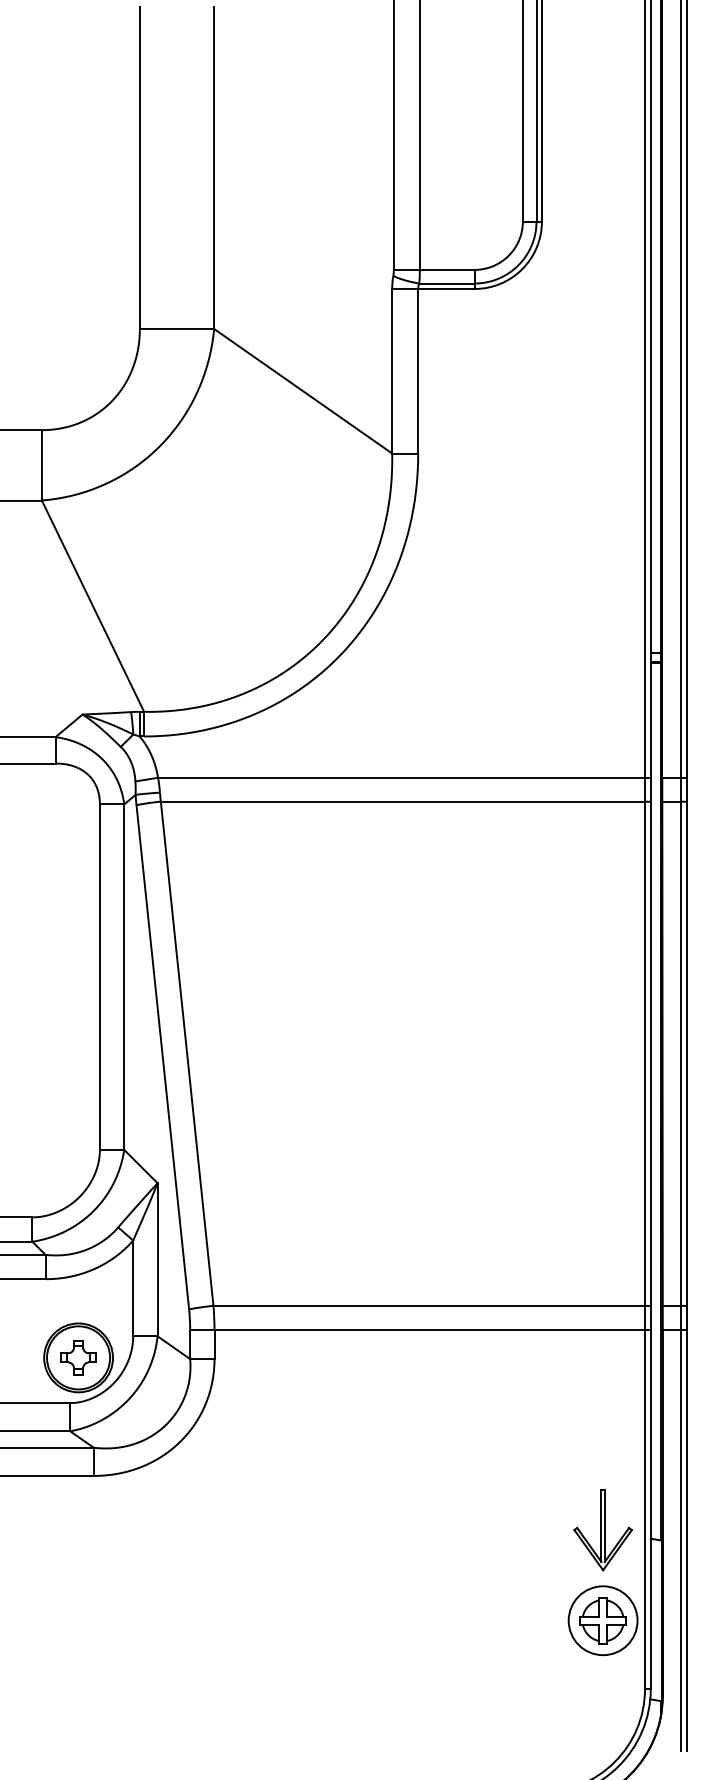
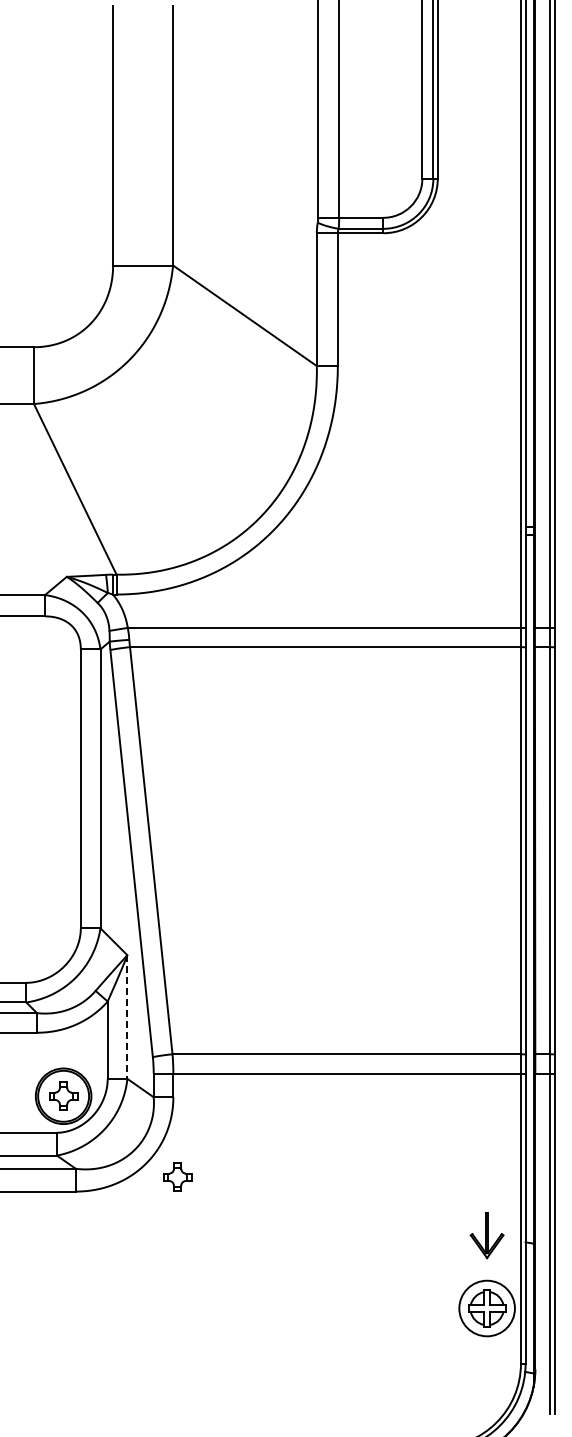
line: (157, 1260) -> (127, 1017), solid -> dashed
part: (219, 1457) -> (177, 1176), added
part: (602, 1530) -> (486, 1235), size x0.7

